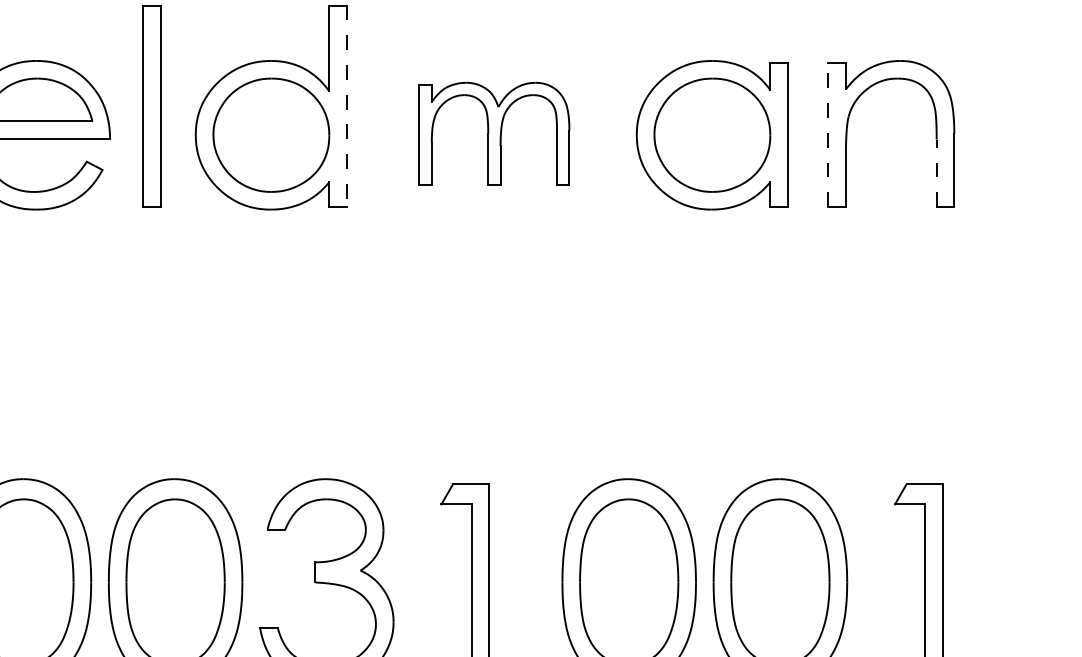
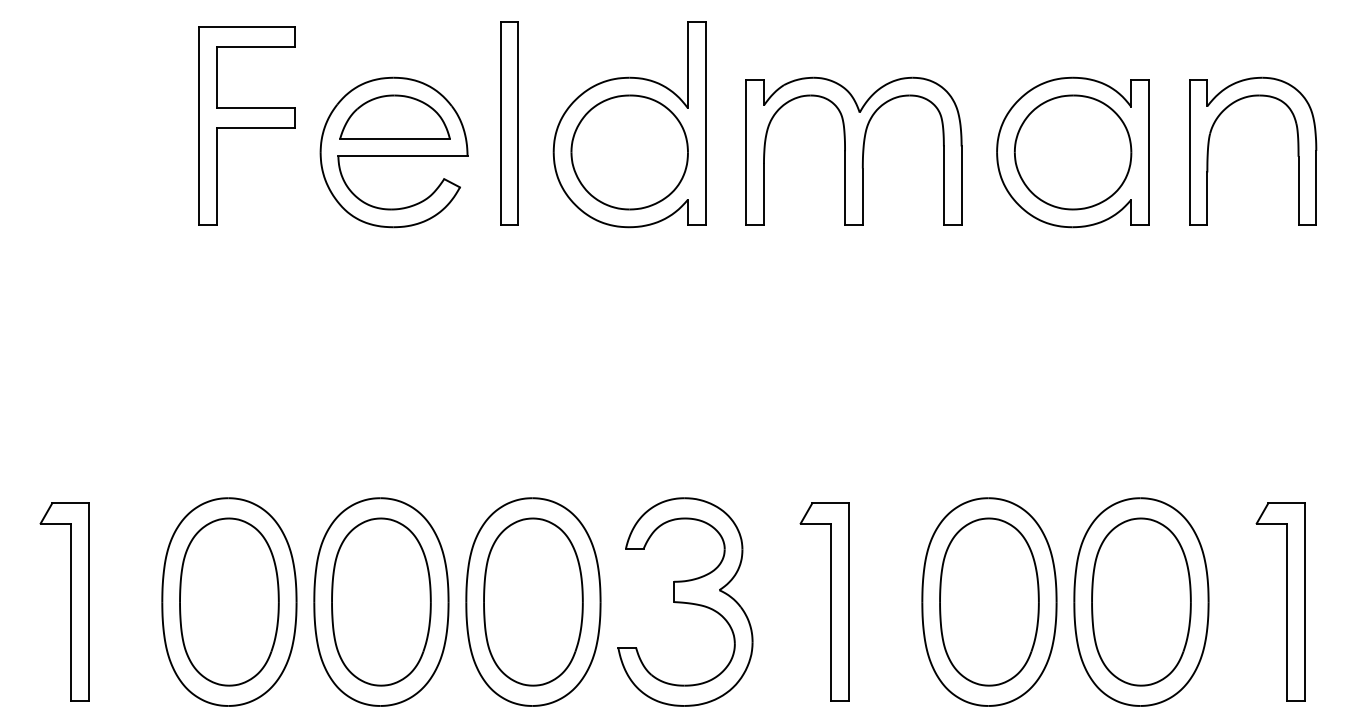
line: (346, 106) -> (705, 123), dashed -> solid
part: (493, 133) -> (853, 150), size x1.43
line: (828, 135) -> (1189, 152), dashed -> solid
line: (936, 173) -> (1298, 190), dashed -> solid

